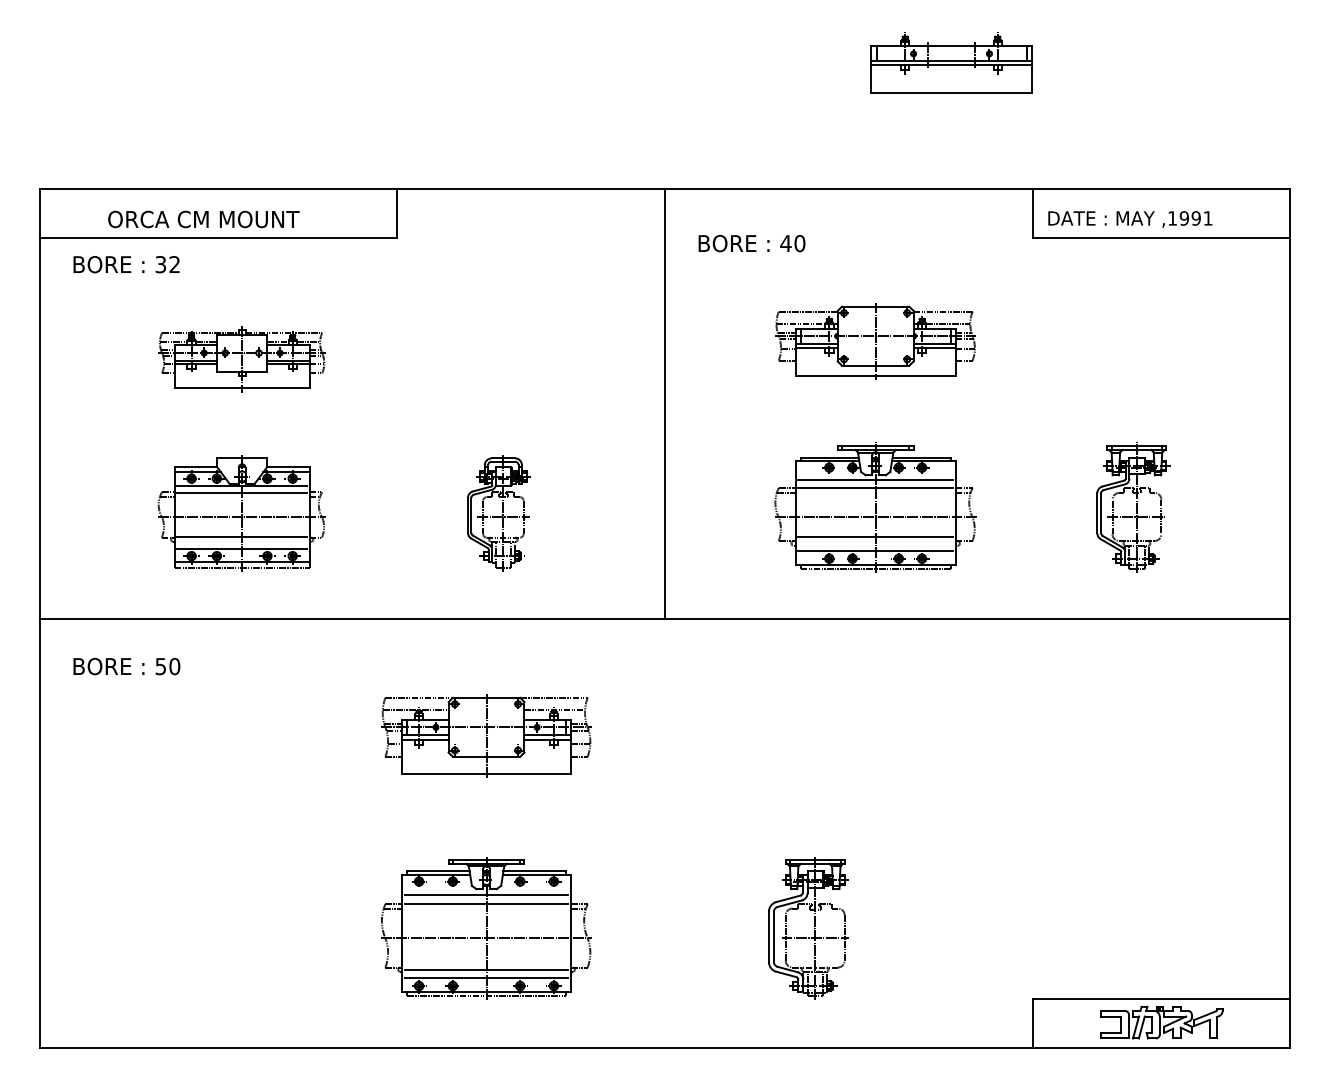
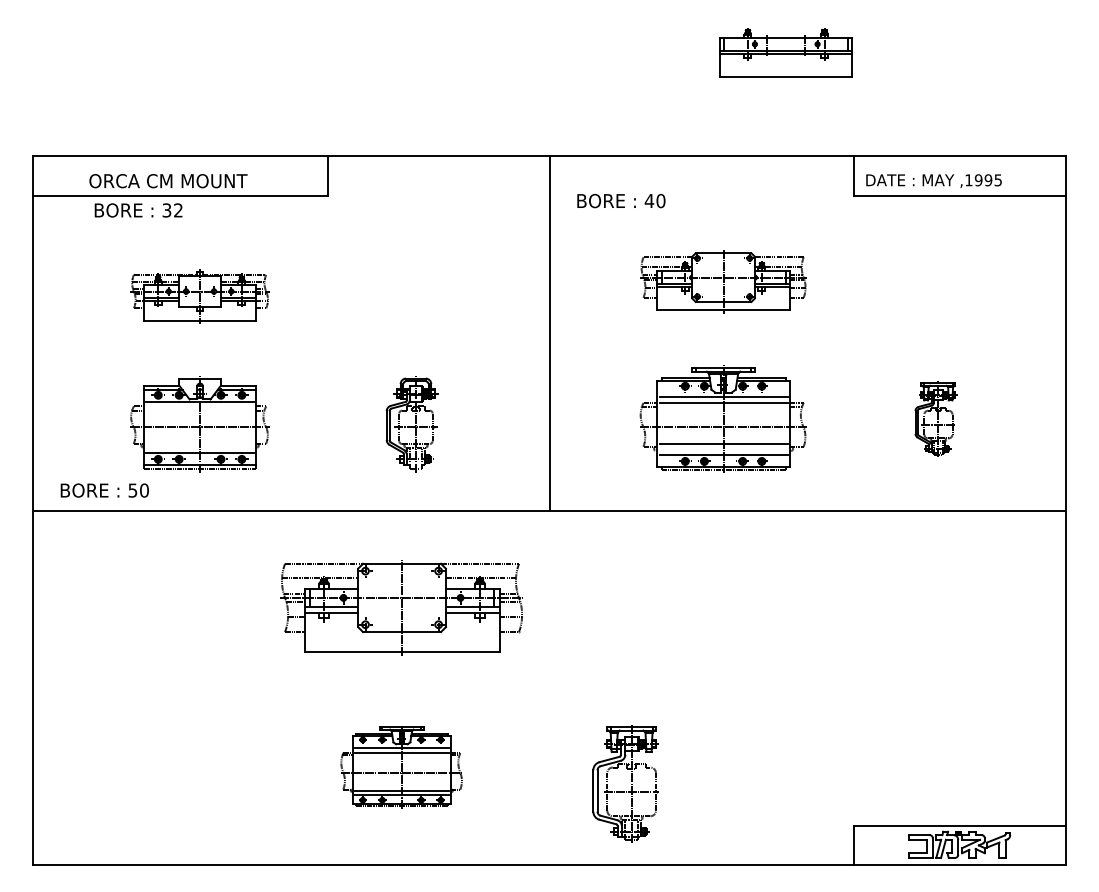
text: (1207, 218) -> (997, 180), ,1991 -> ,1995
text: (126, 264) -> (138, 210), moved
line: (241, 492) -> (199, 406), removed
part: (1132, 506) -> (935, 418), size x0.7
line: (241, 536) -> (199, 443), removed
text: (126, 666) -> (104, 490), moved
part: (485, 735) -> (401, 607), size x1.4
part: (485, 927) -> (401, 766), size x0.7
part: (815, 929) -> (631, 784), moved

